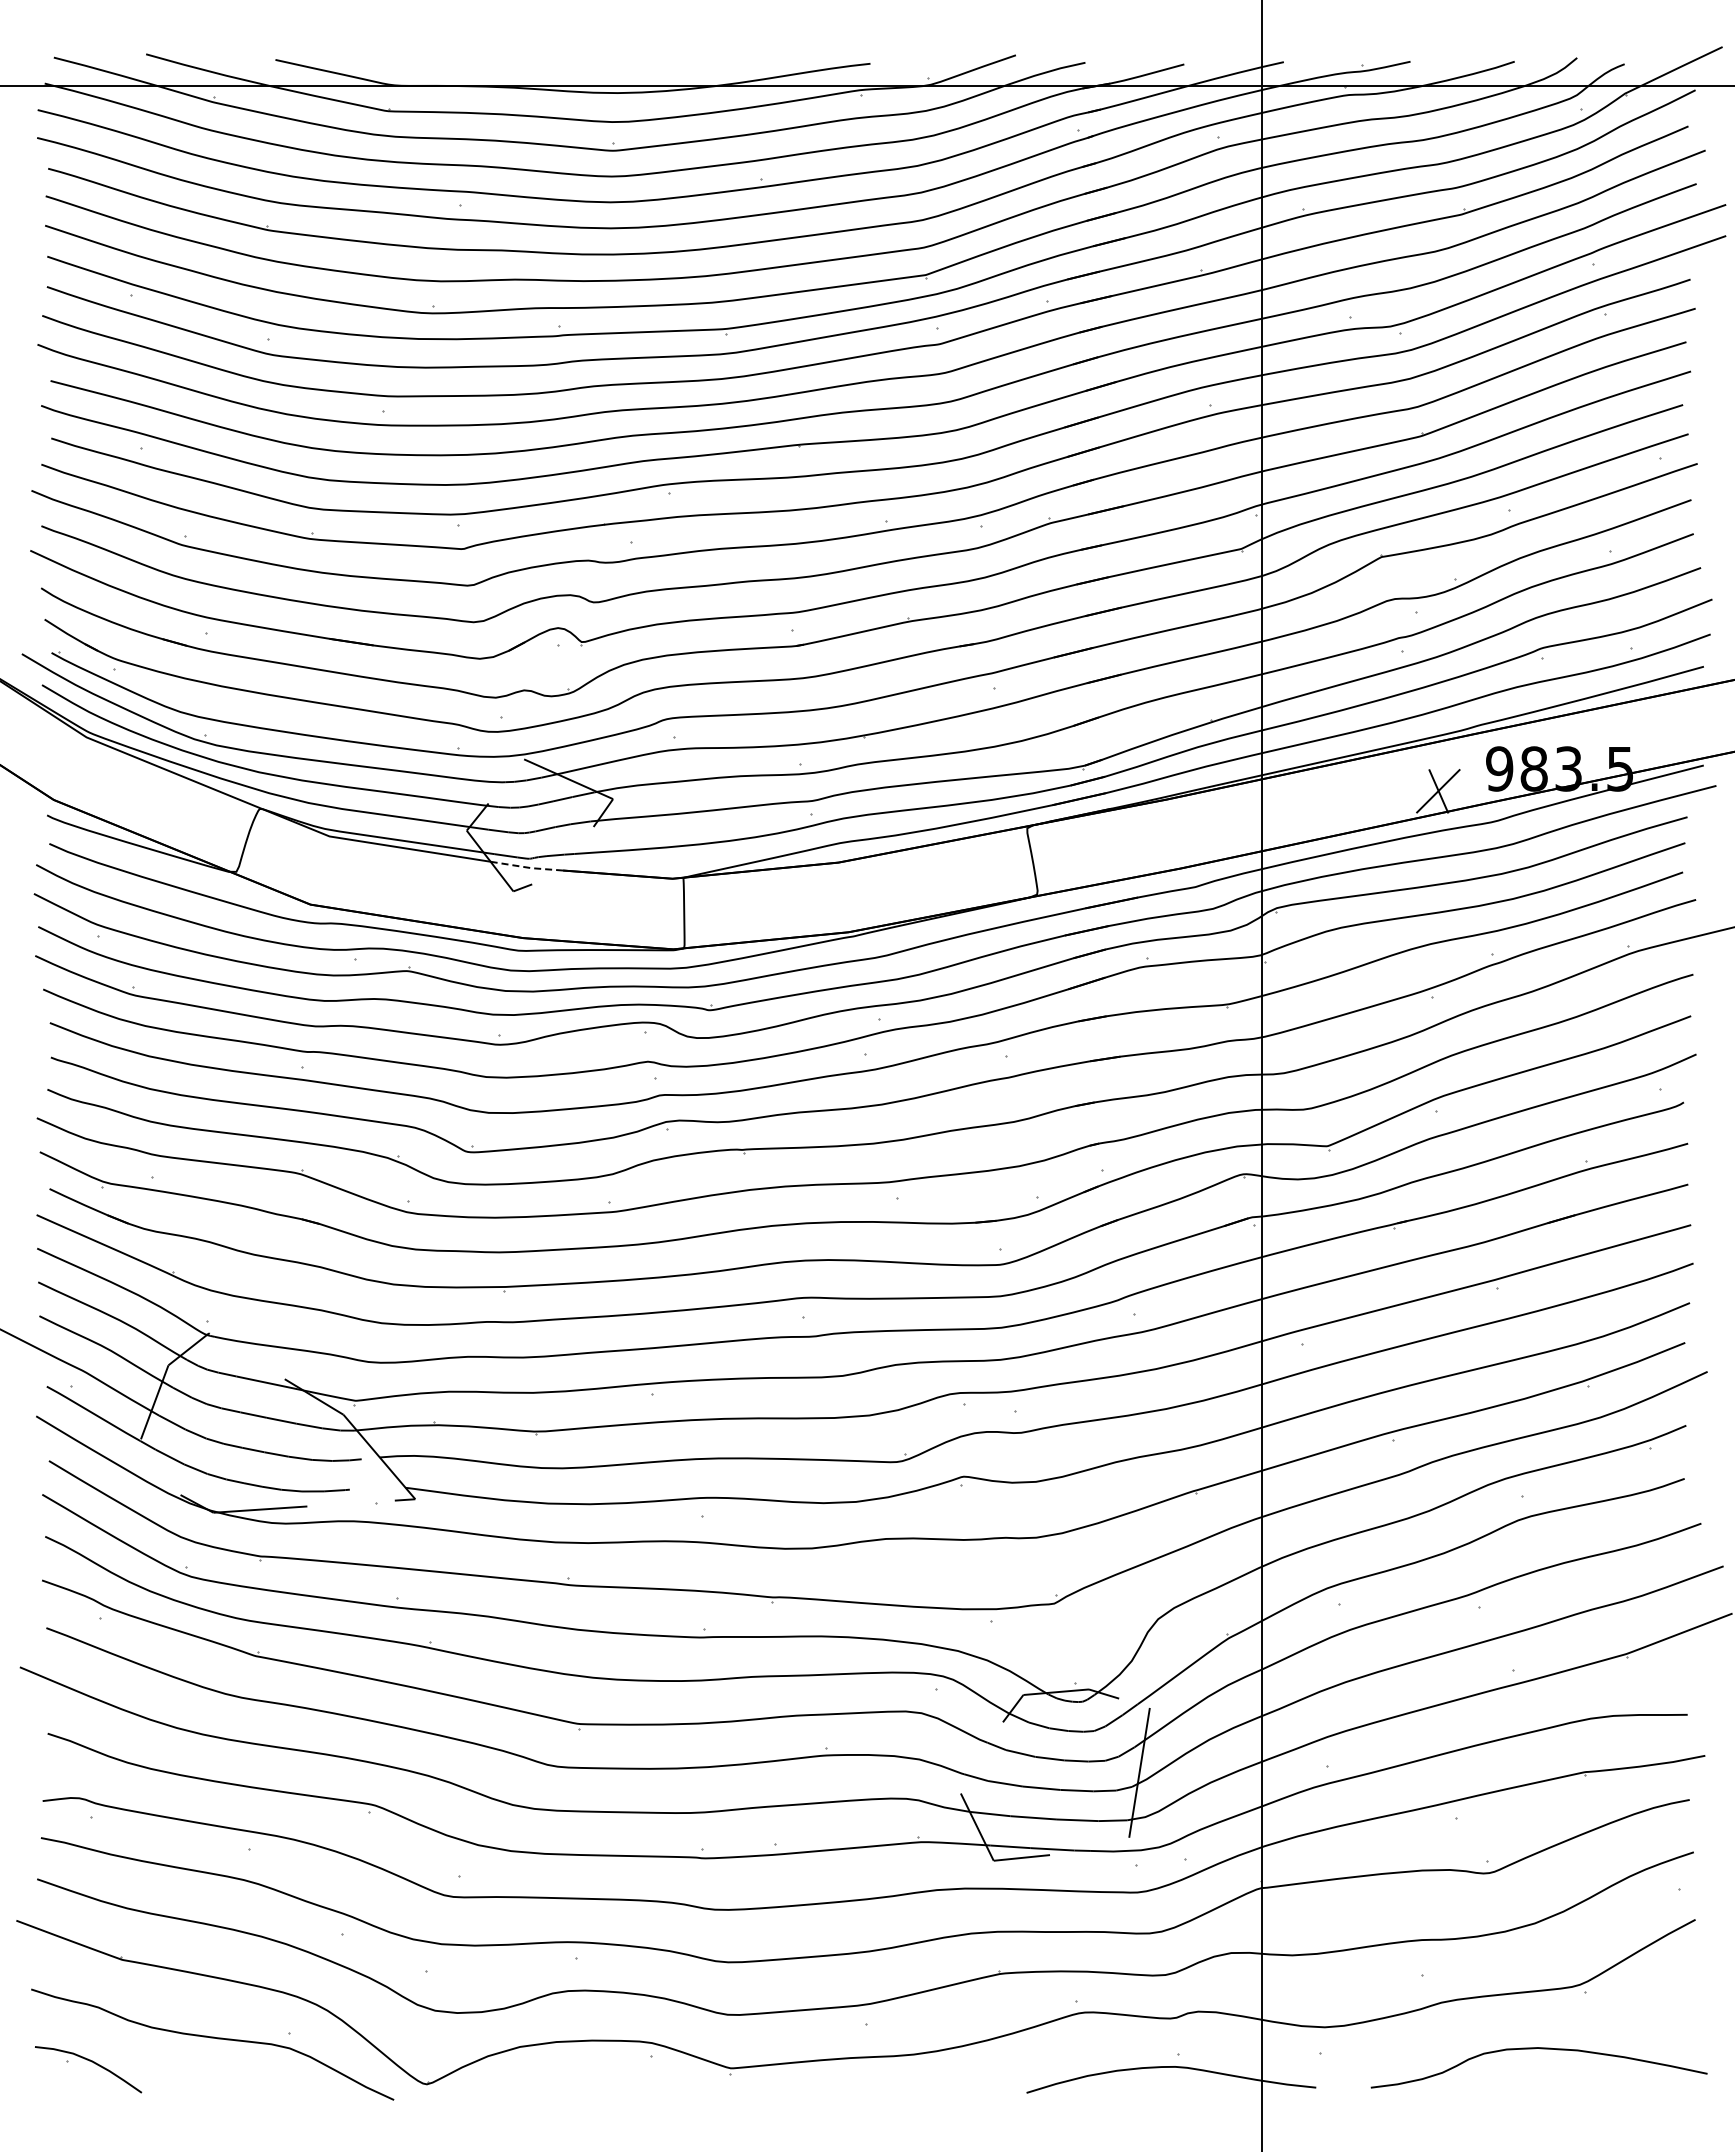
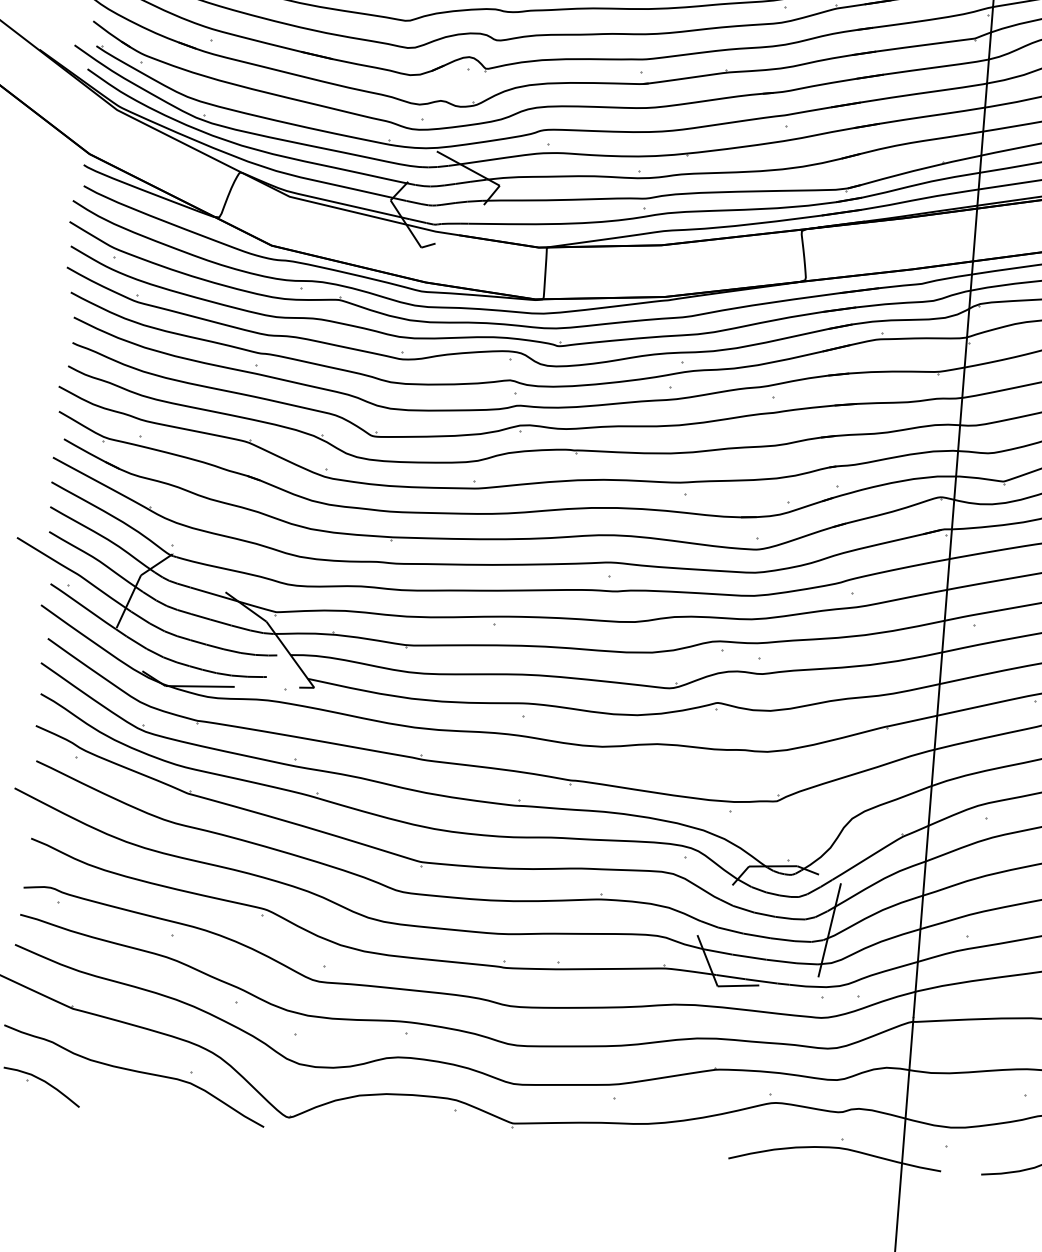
line: (527, 867) -> (433, 230), dashed -> solid

